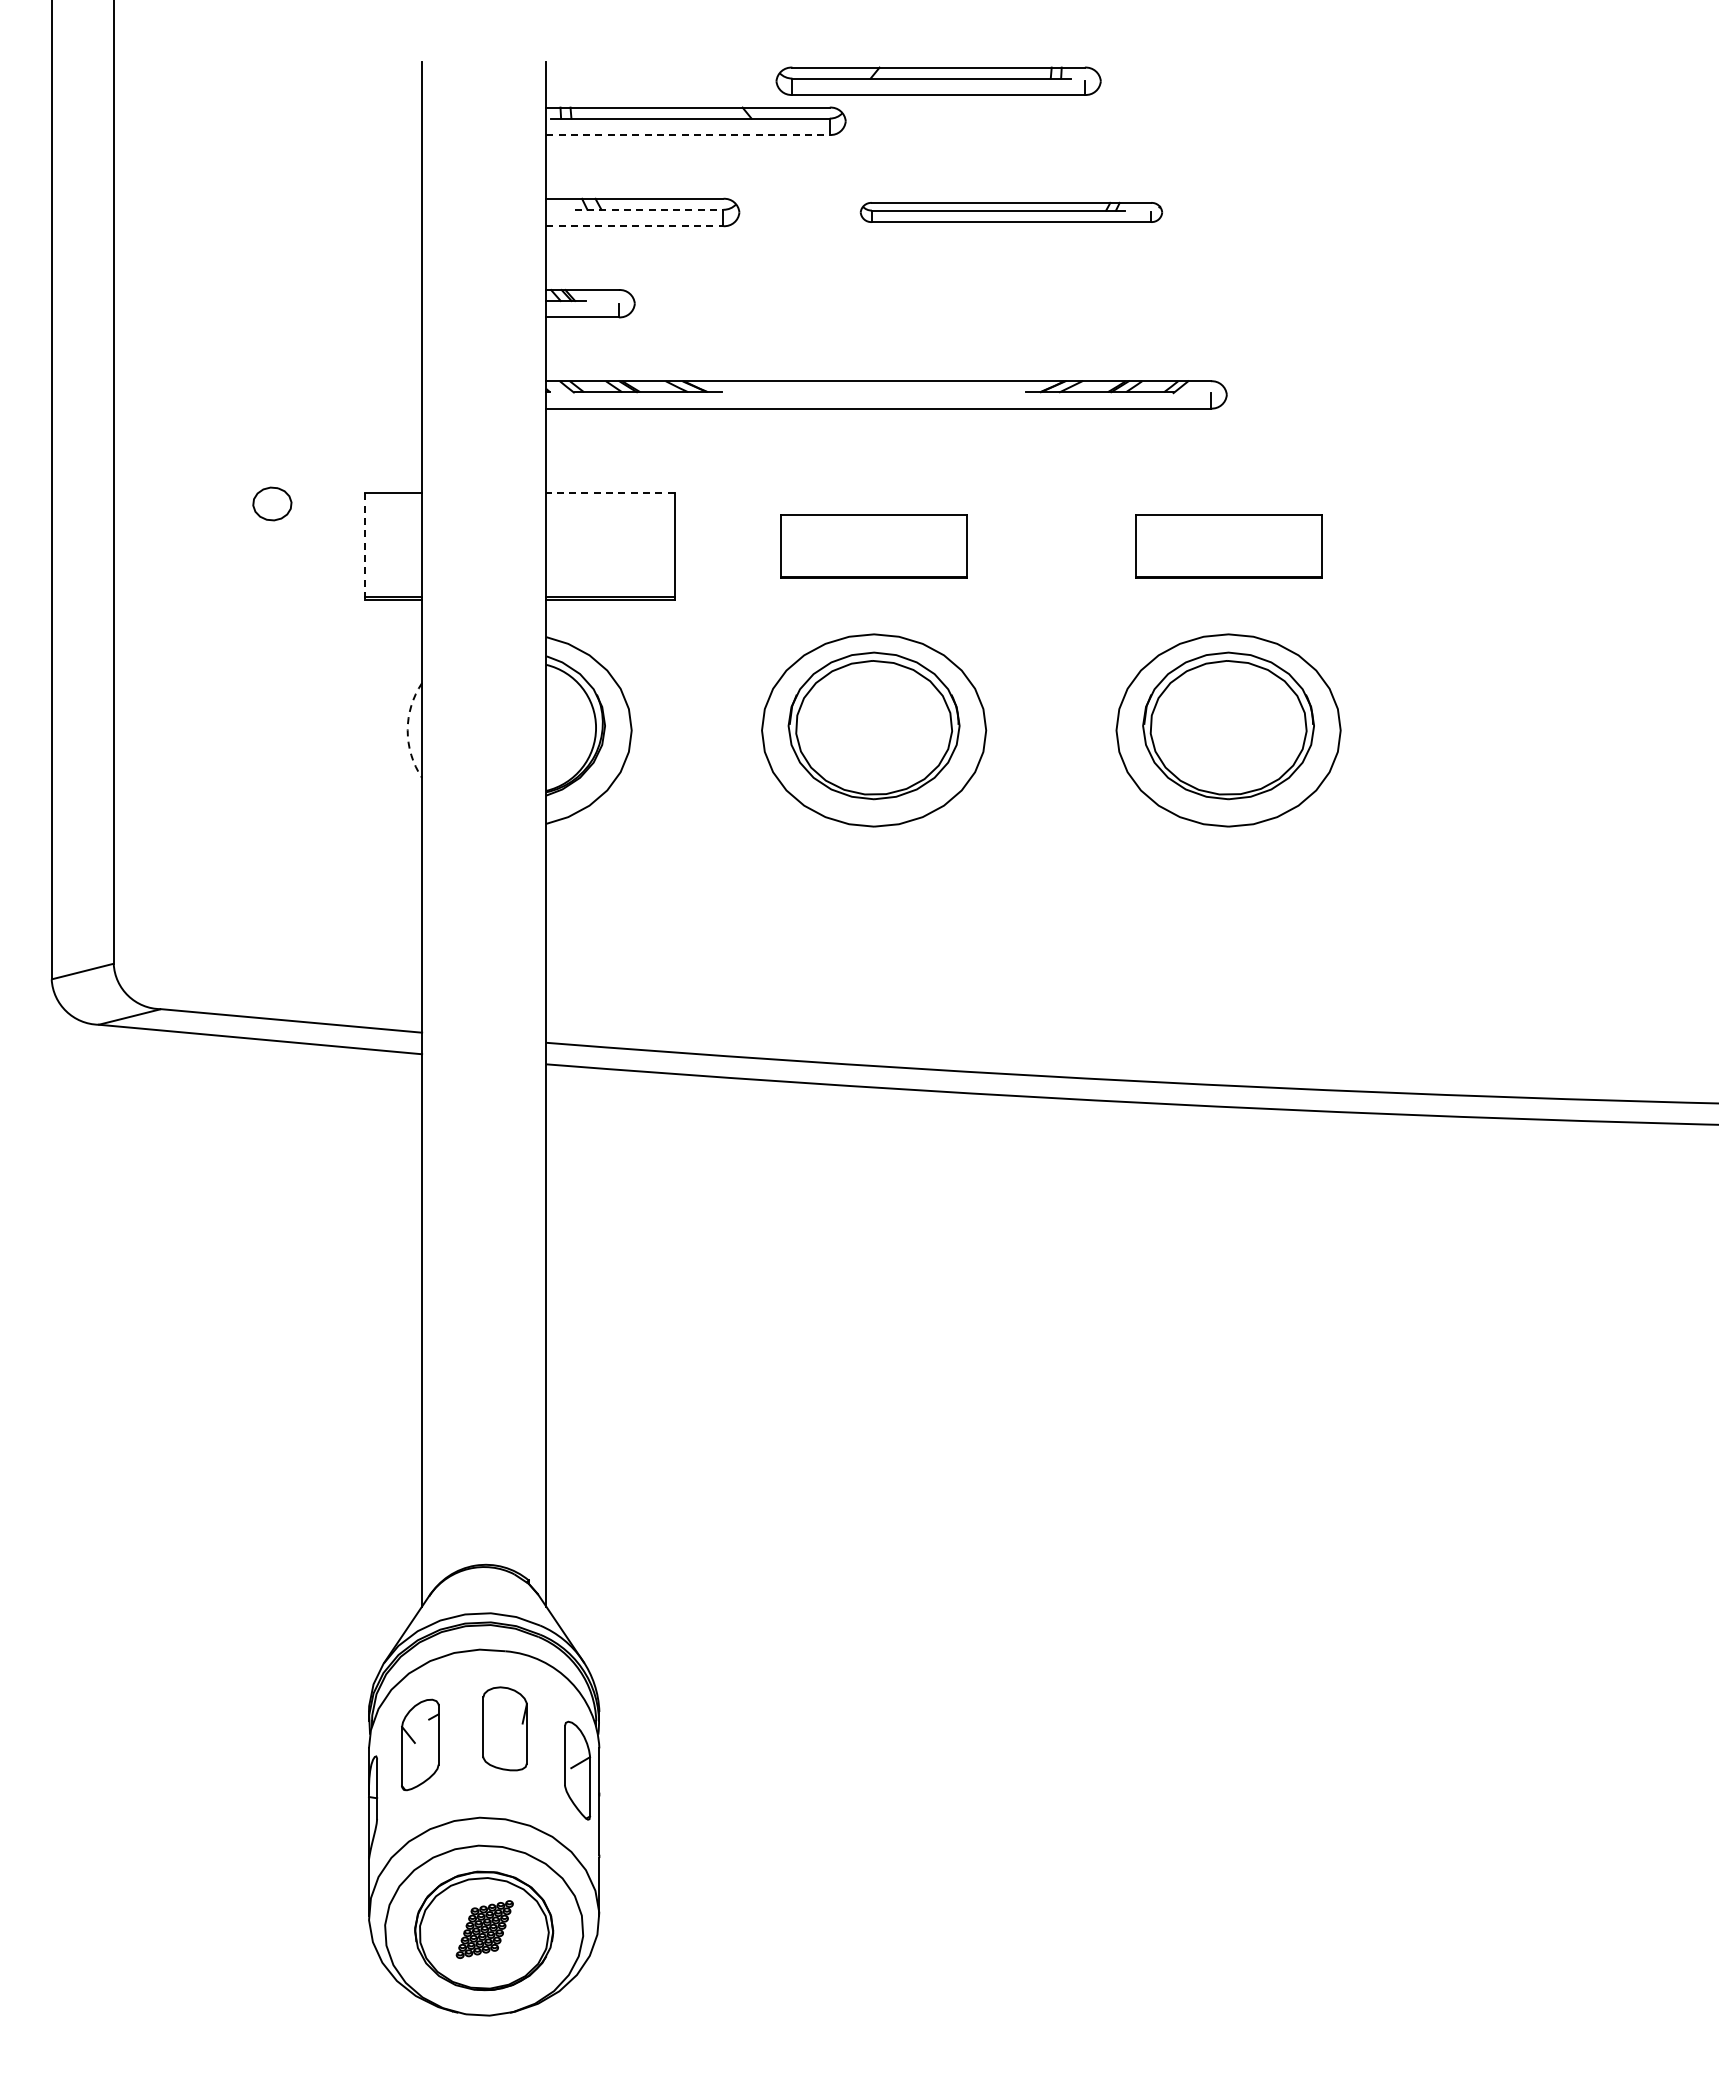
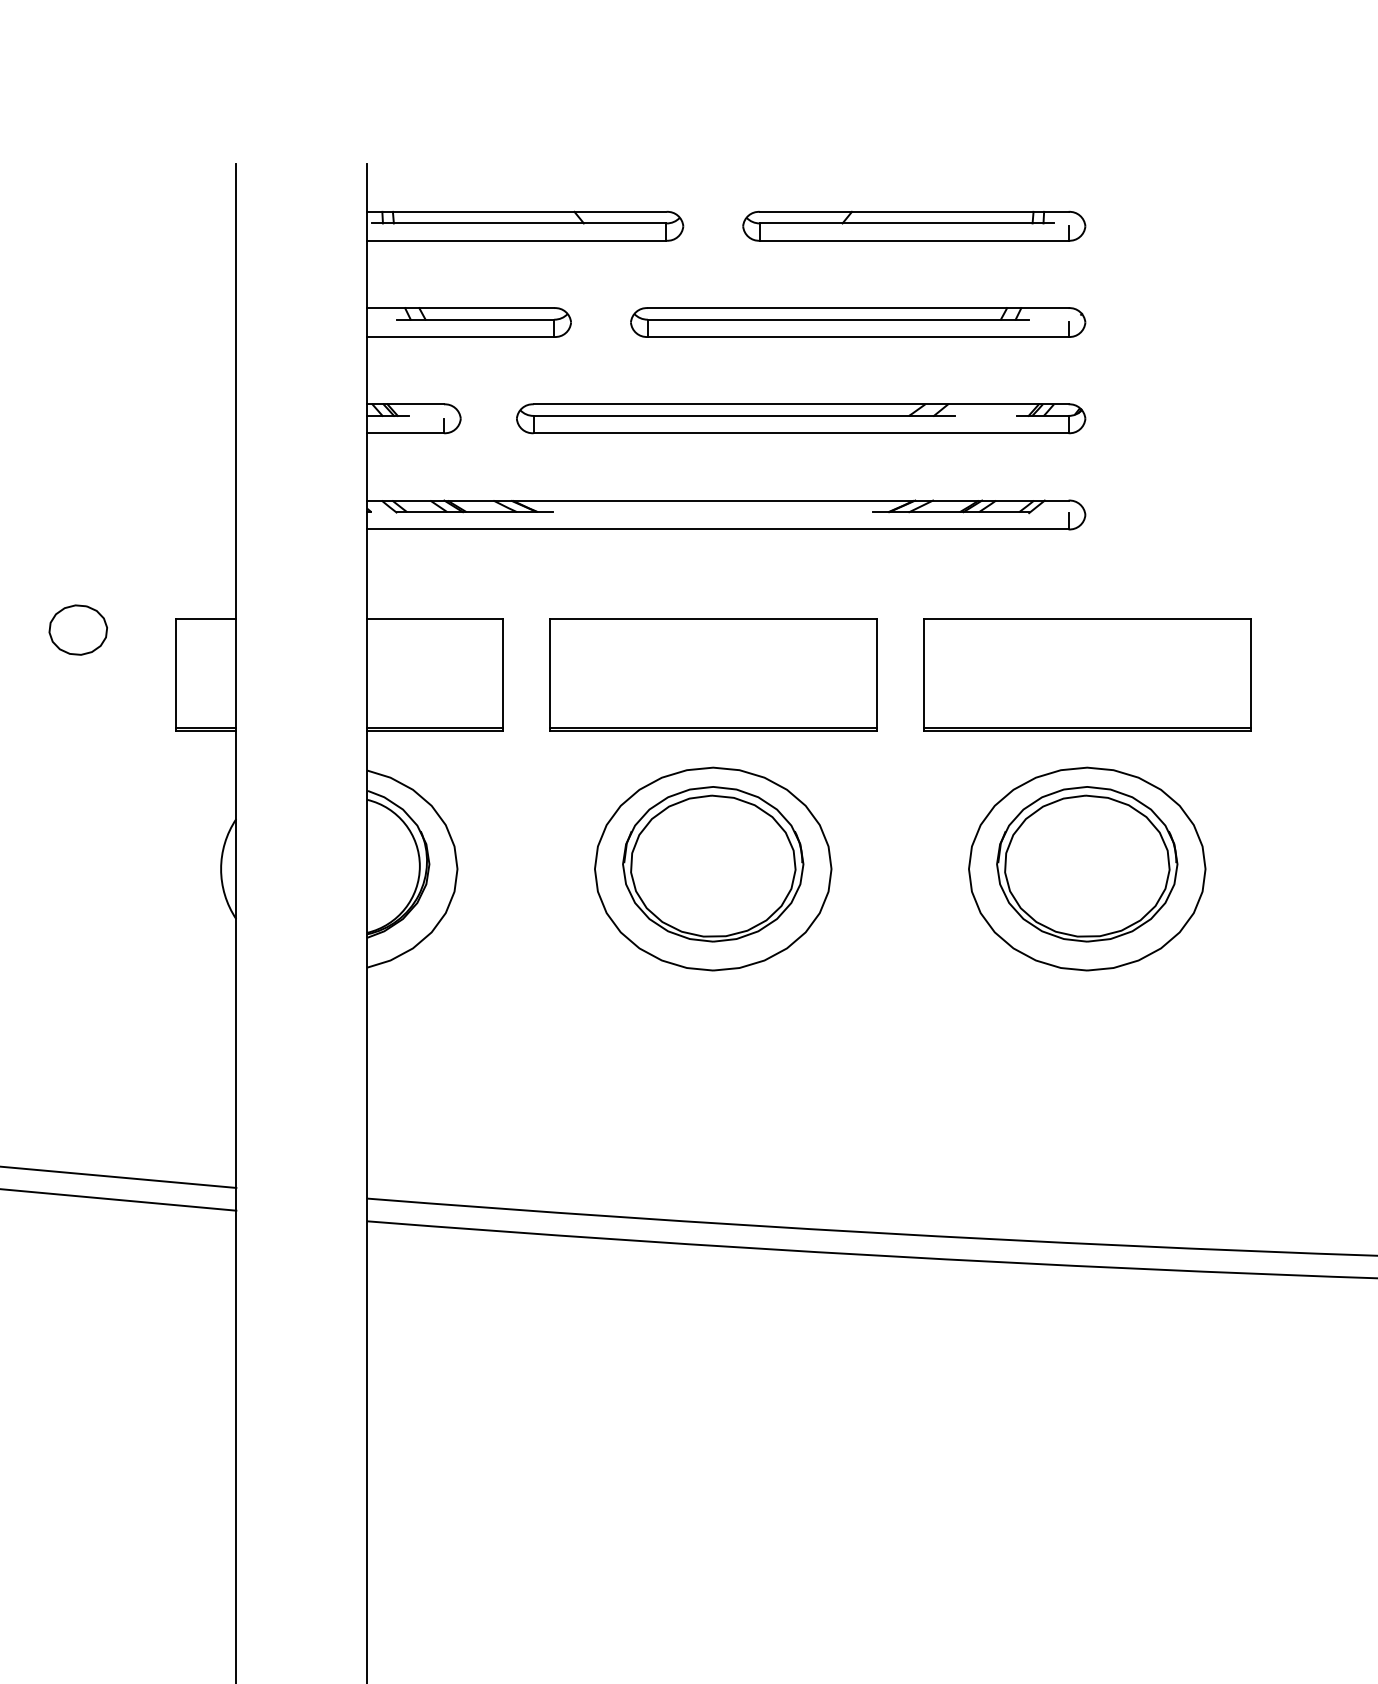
part: (938, 80) -> (914, 225), moved
line: (688, 134) -> (517, 240), dashed -> solid
line: (649, 209) -> (476, 319), dashed -> solid
part: (1011, 212) -> (858, 322), size x1.43
line: (634, 226) -> (460, 337), dashed -> solid
part: (957, 303) -> (801, 418), added
line: (609, 493) -> (434, 619), dashed -> solid
part: (272, 503) -> (78, 629), size x1.43
part: (873, 546) -> (712, 674), size x1.67
part: (1228, 546) -> (1087, 674), size x1.67
line: (364, 547) -> (175, 676), dashed -> solid
arc: (407, 730) -> (220, 869), dashed -> solid

